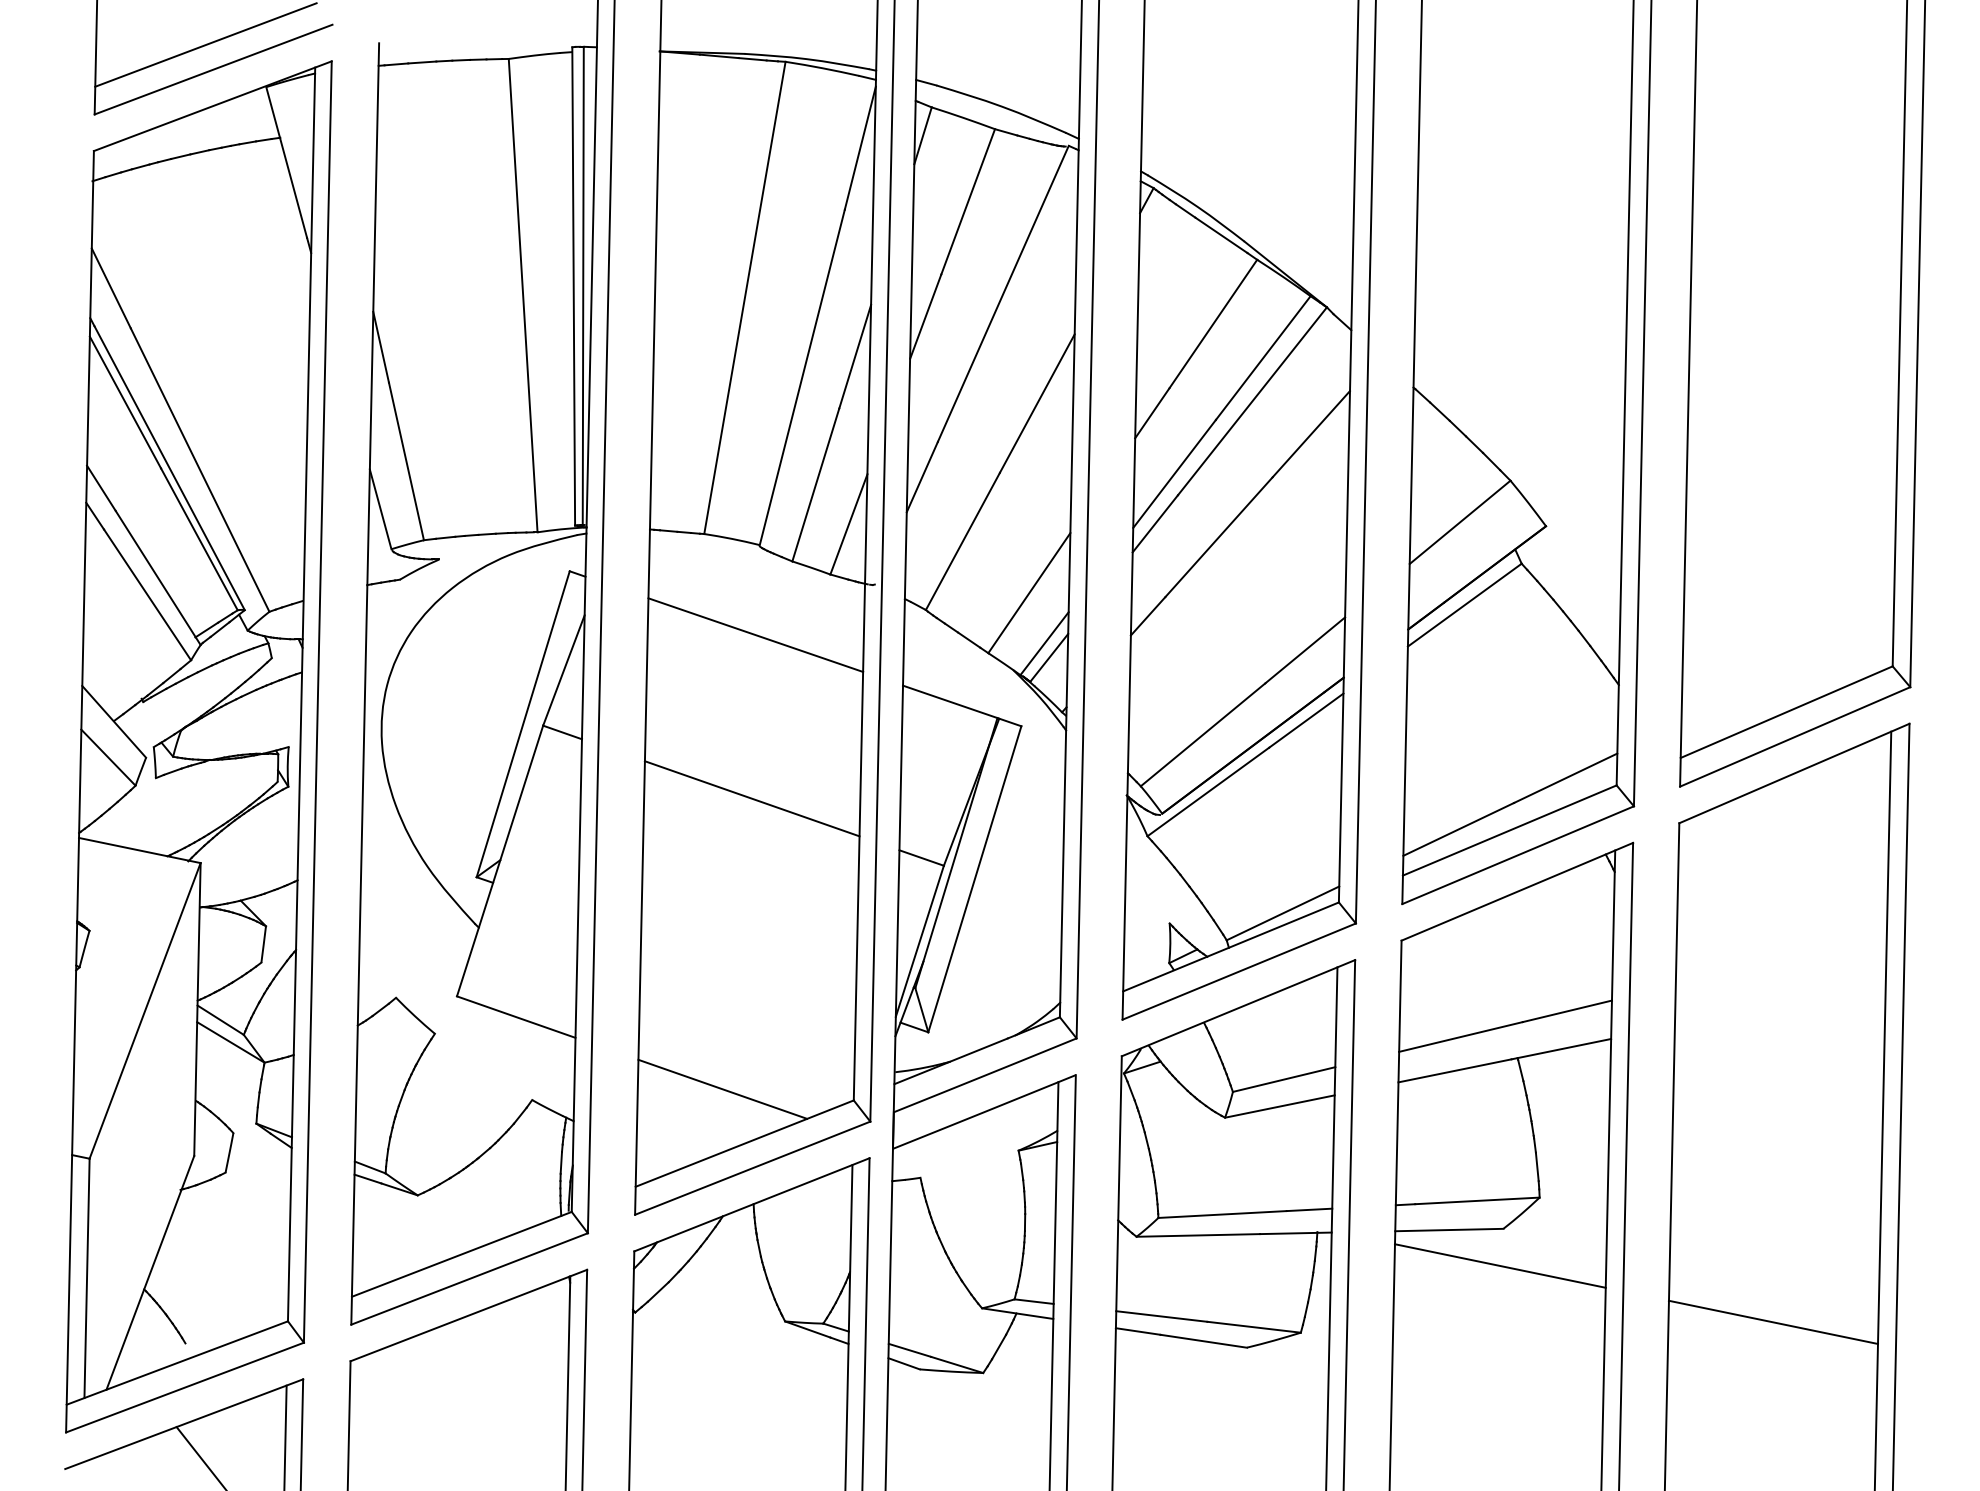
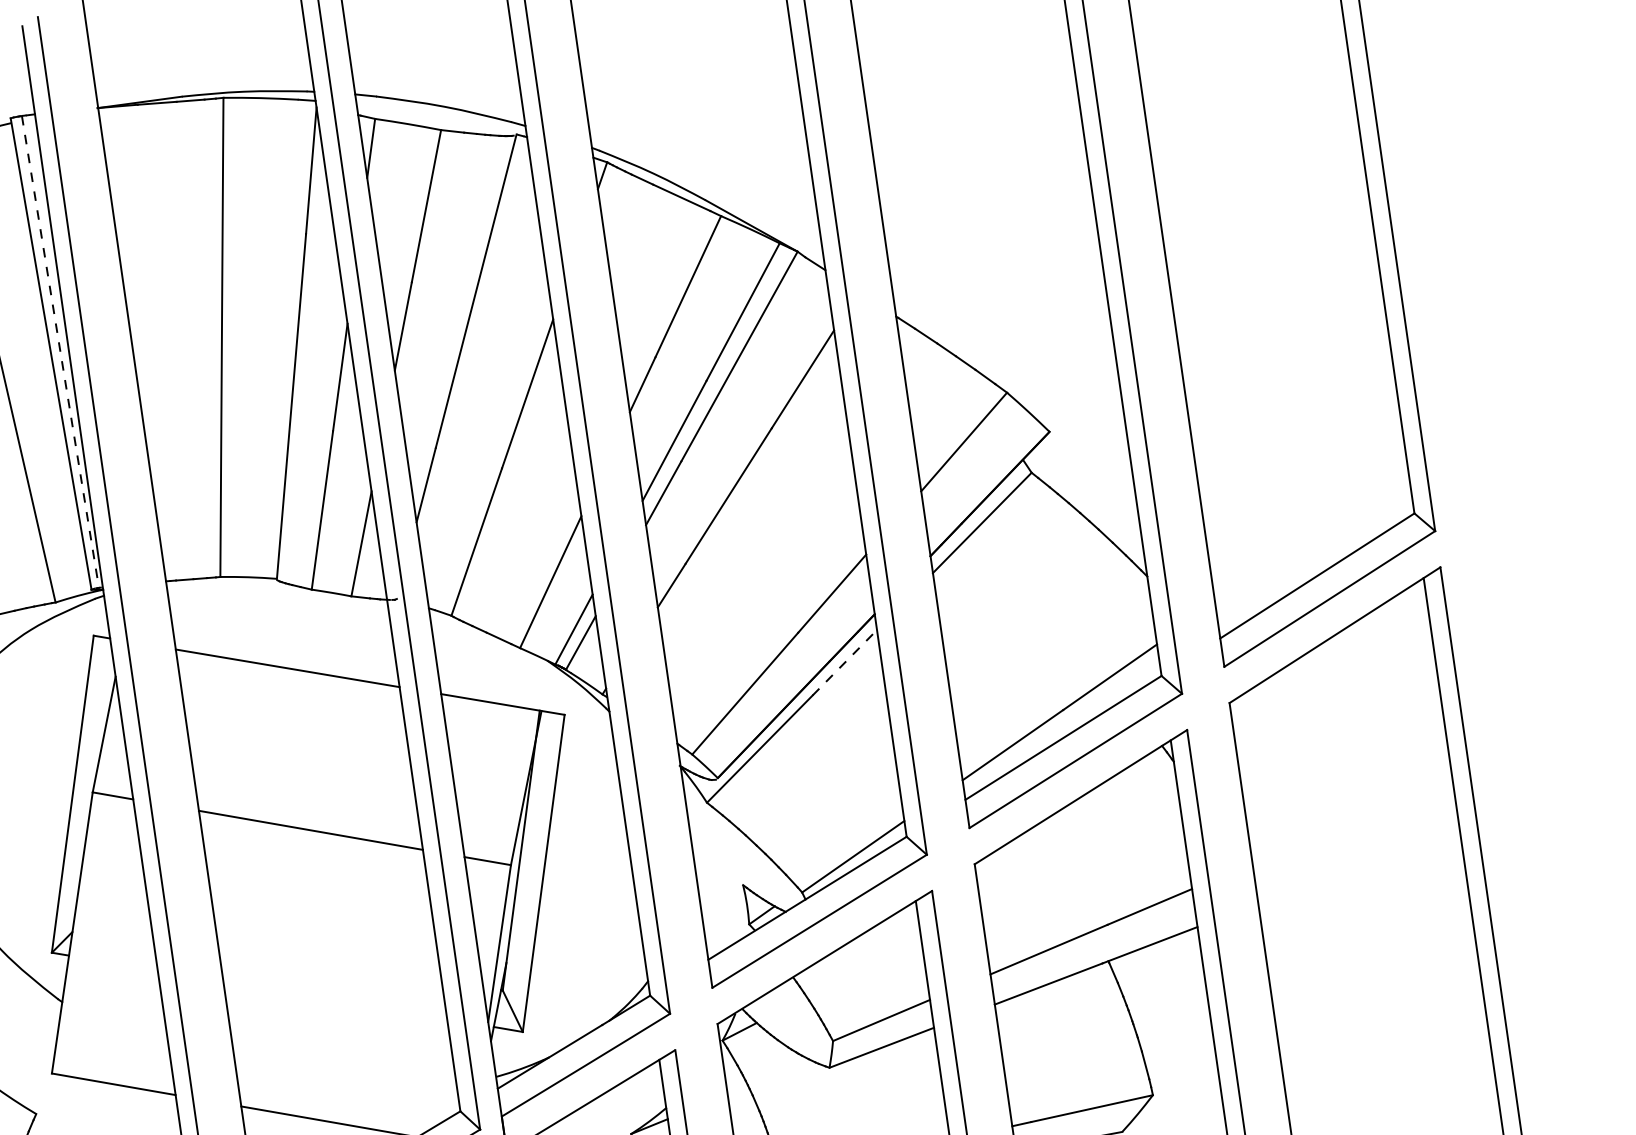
line: (583, 286) -> (60, 352), solid -> dashed
line: (1306, 720) -> (844, 662), solid -> dashed

